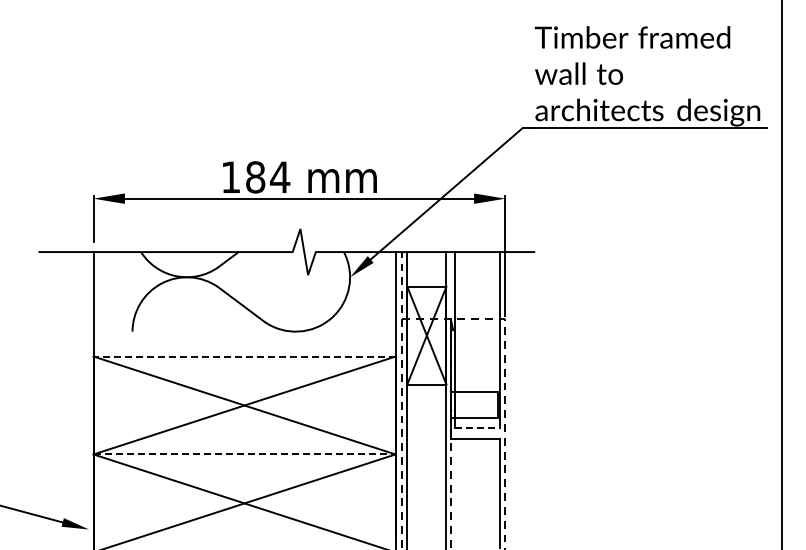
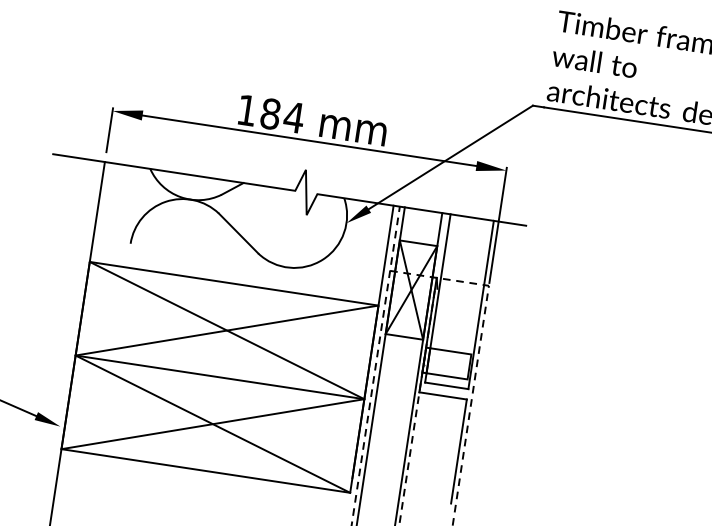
line: (244, 356) -> (234, 283), dashed -> solid
line: (477, 428) -> (446, 386), dashed -> solid
line: (244, 454) -> (219, 377), dashed -> solid

